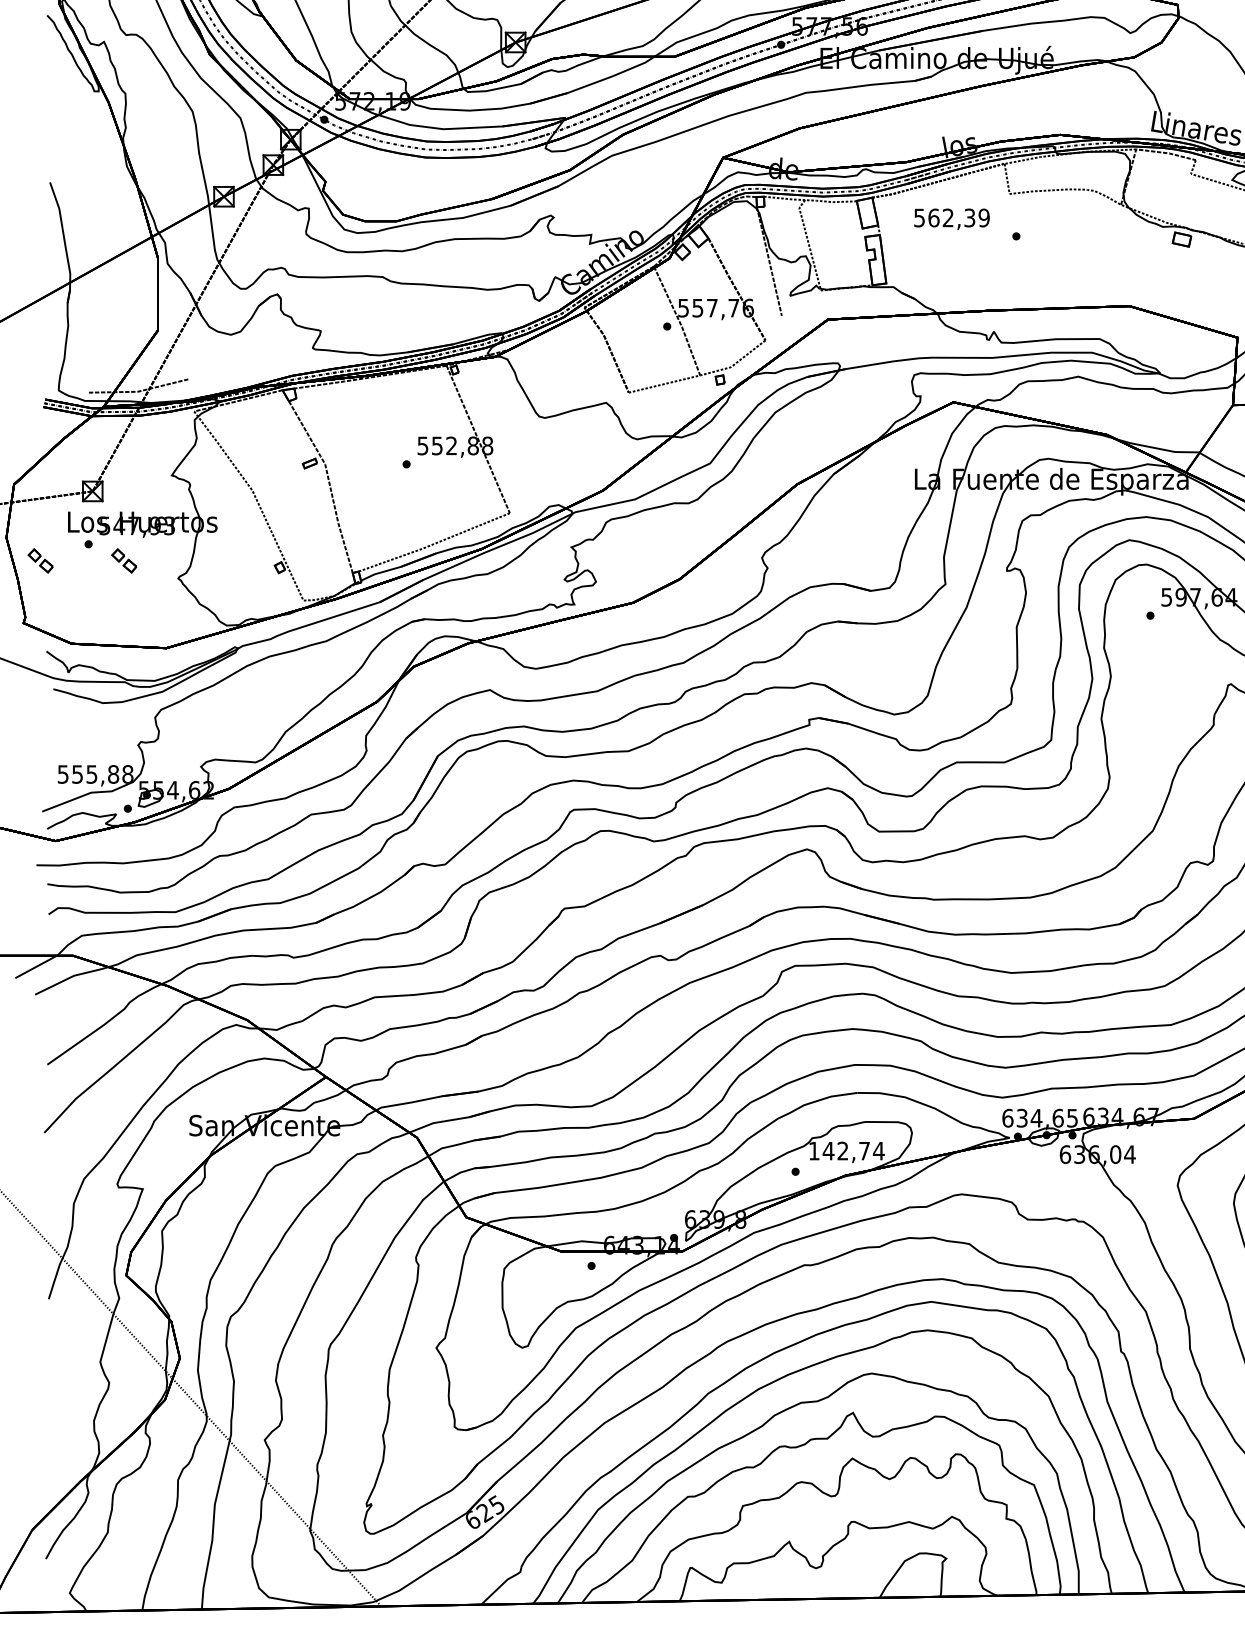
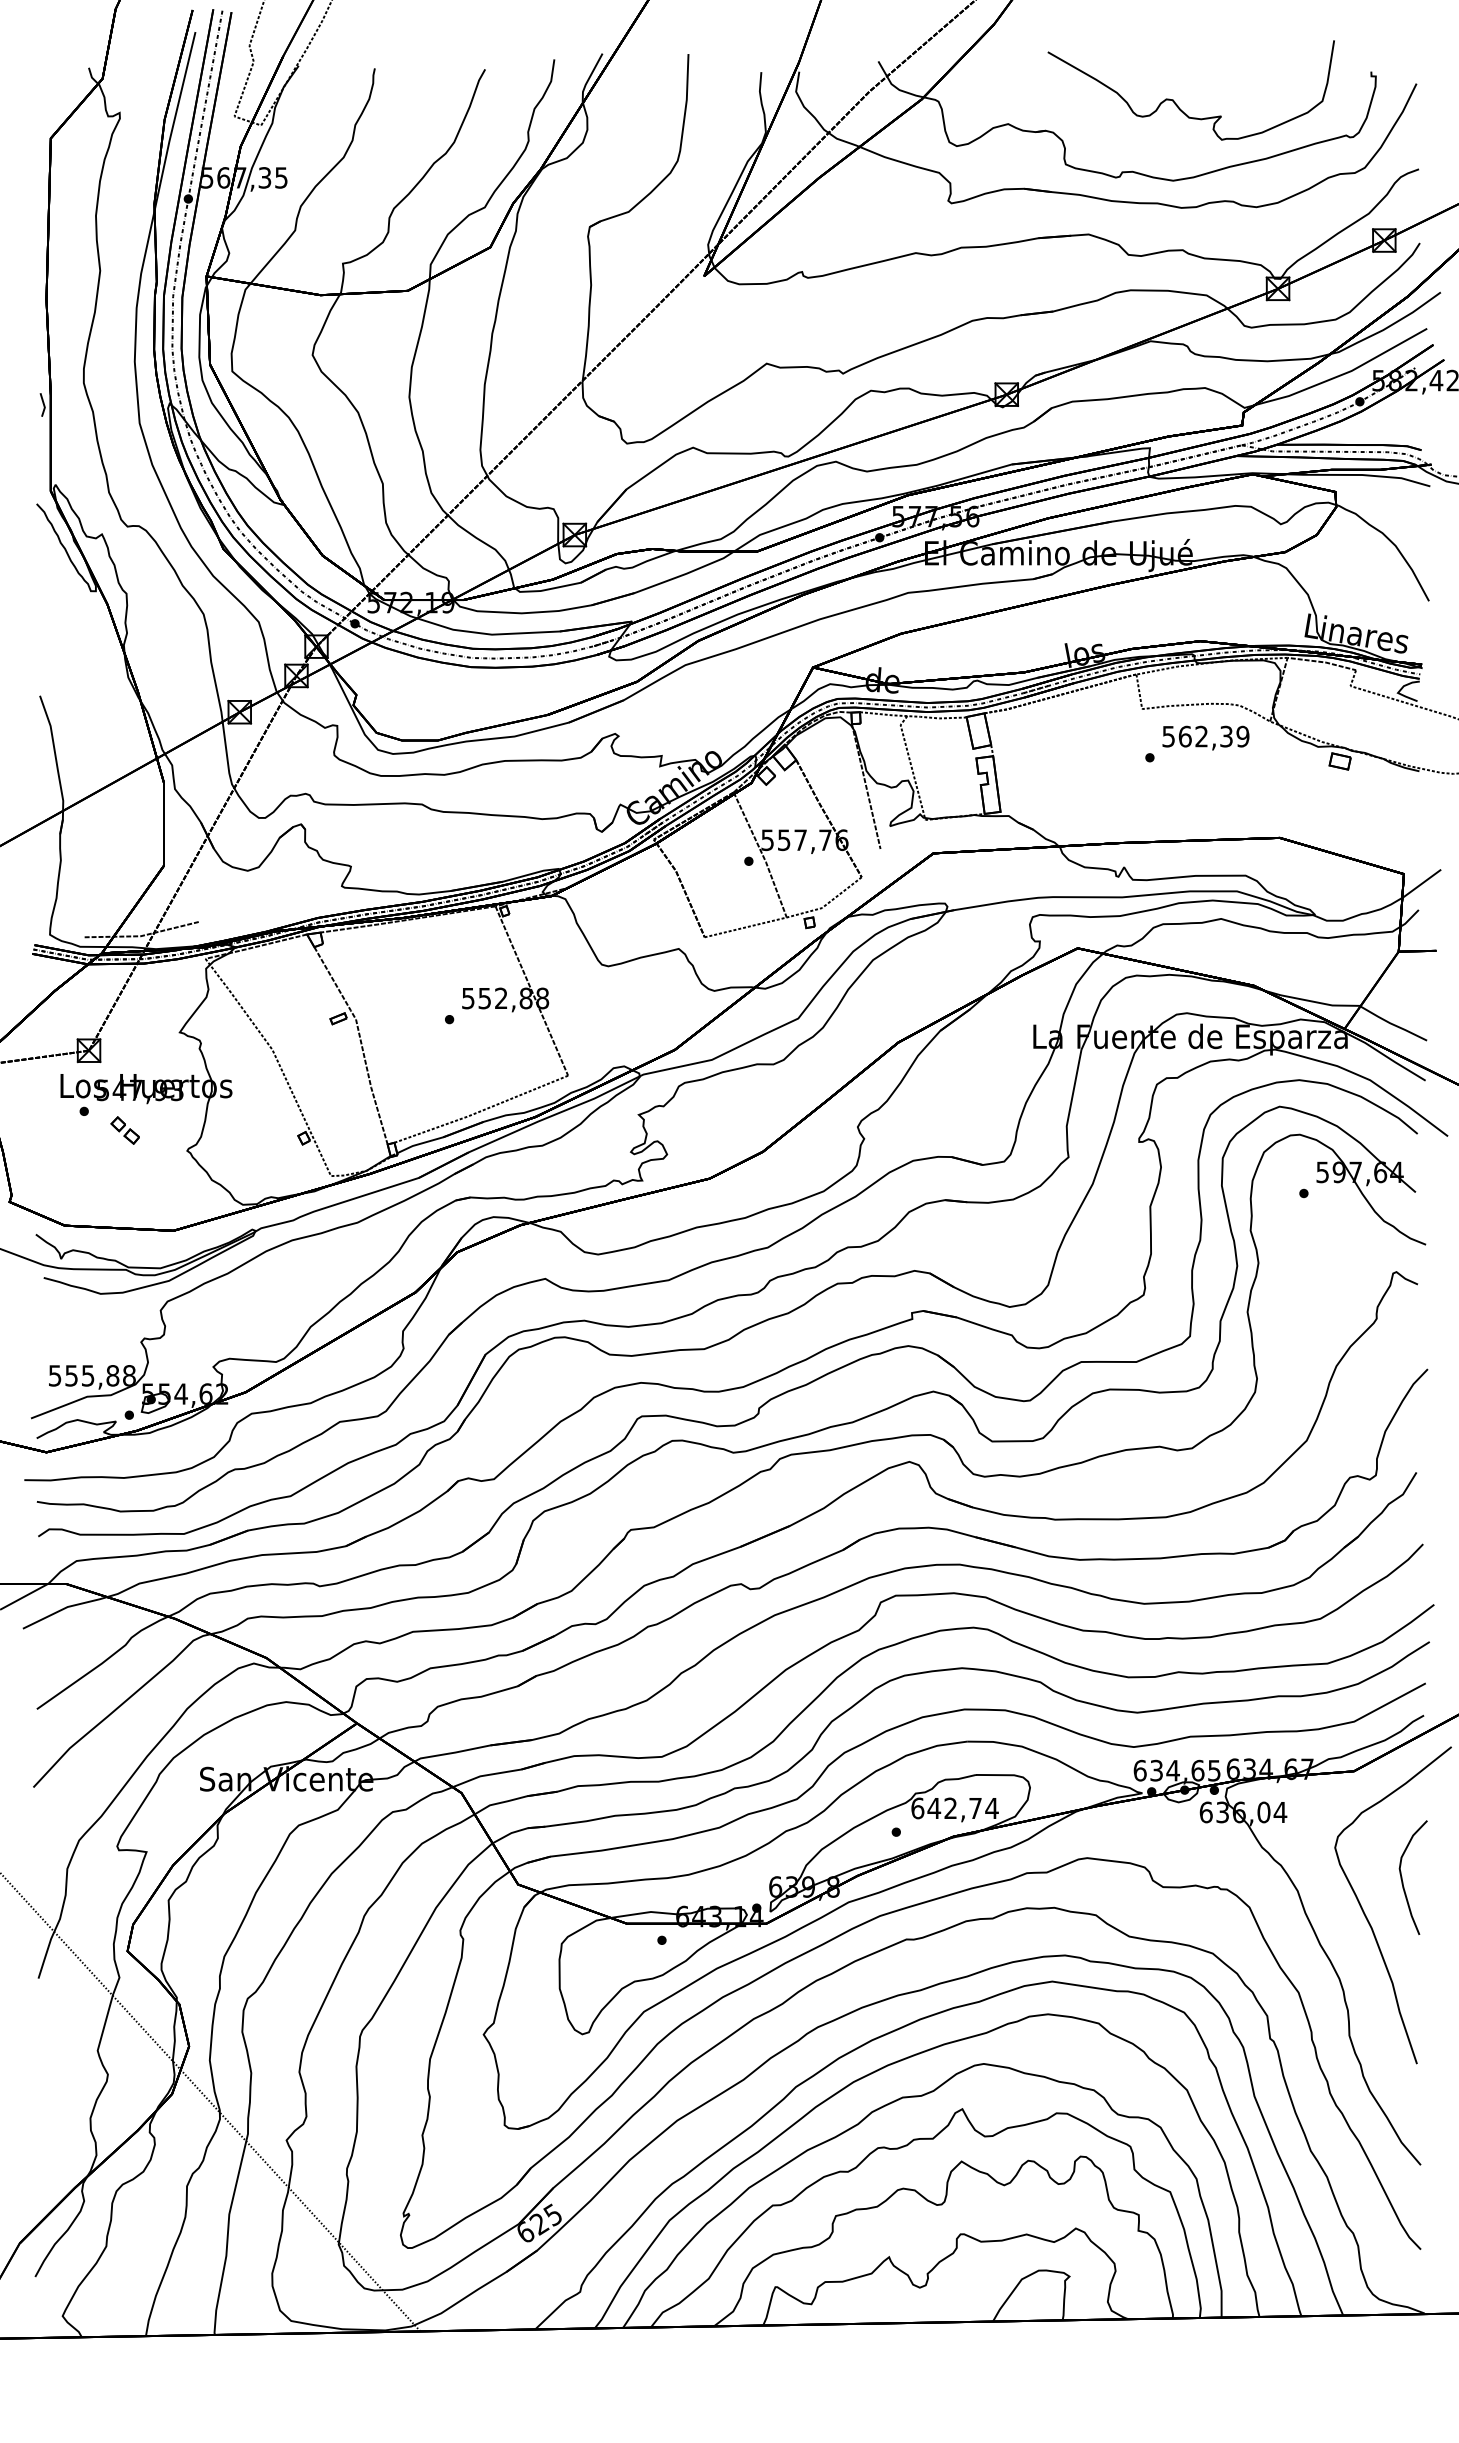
text: (951, 218) -> (1205, 737), moved
part: (40, 560) -> (28, 1130), removed
text: (814, 1151) -> (917, 1808), 142,74 -> 642,74

